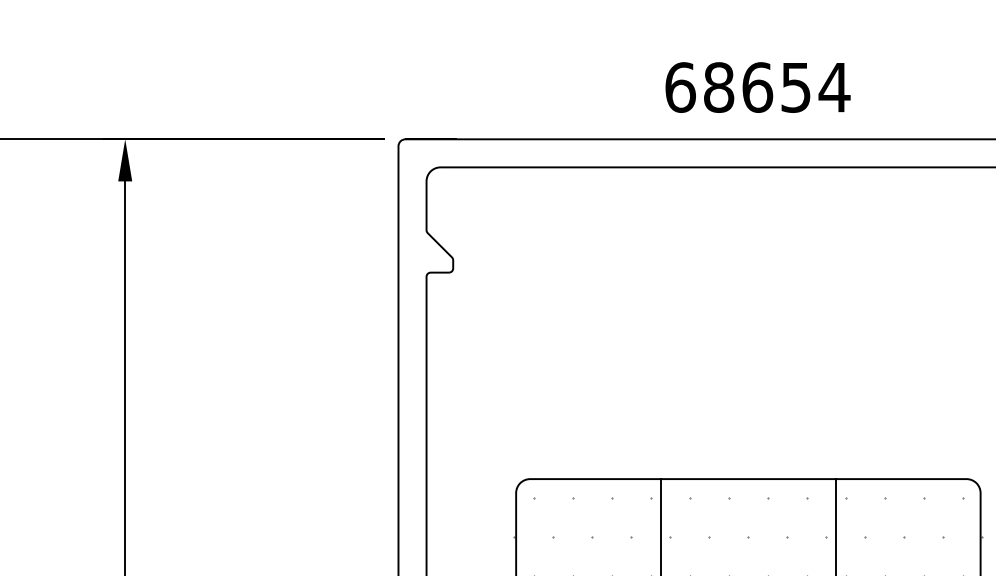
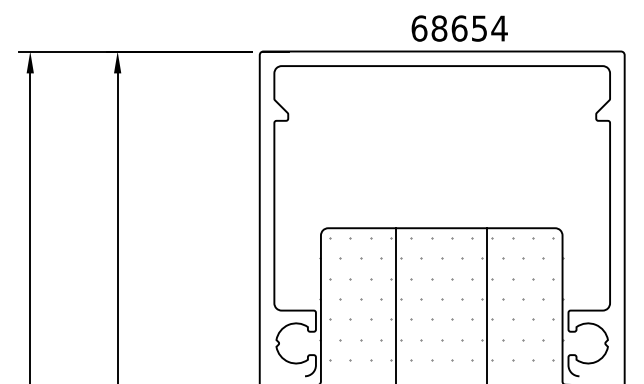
text: (757, 87) -> (459, 28), moved

